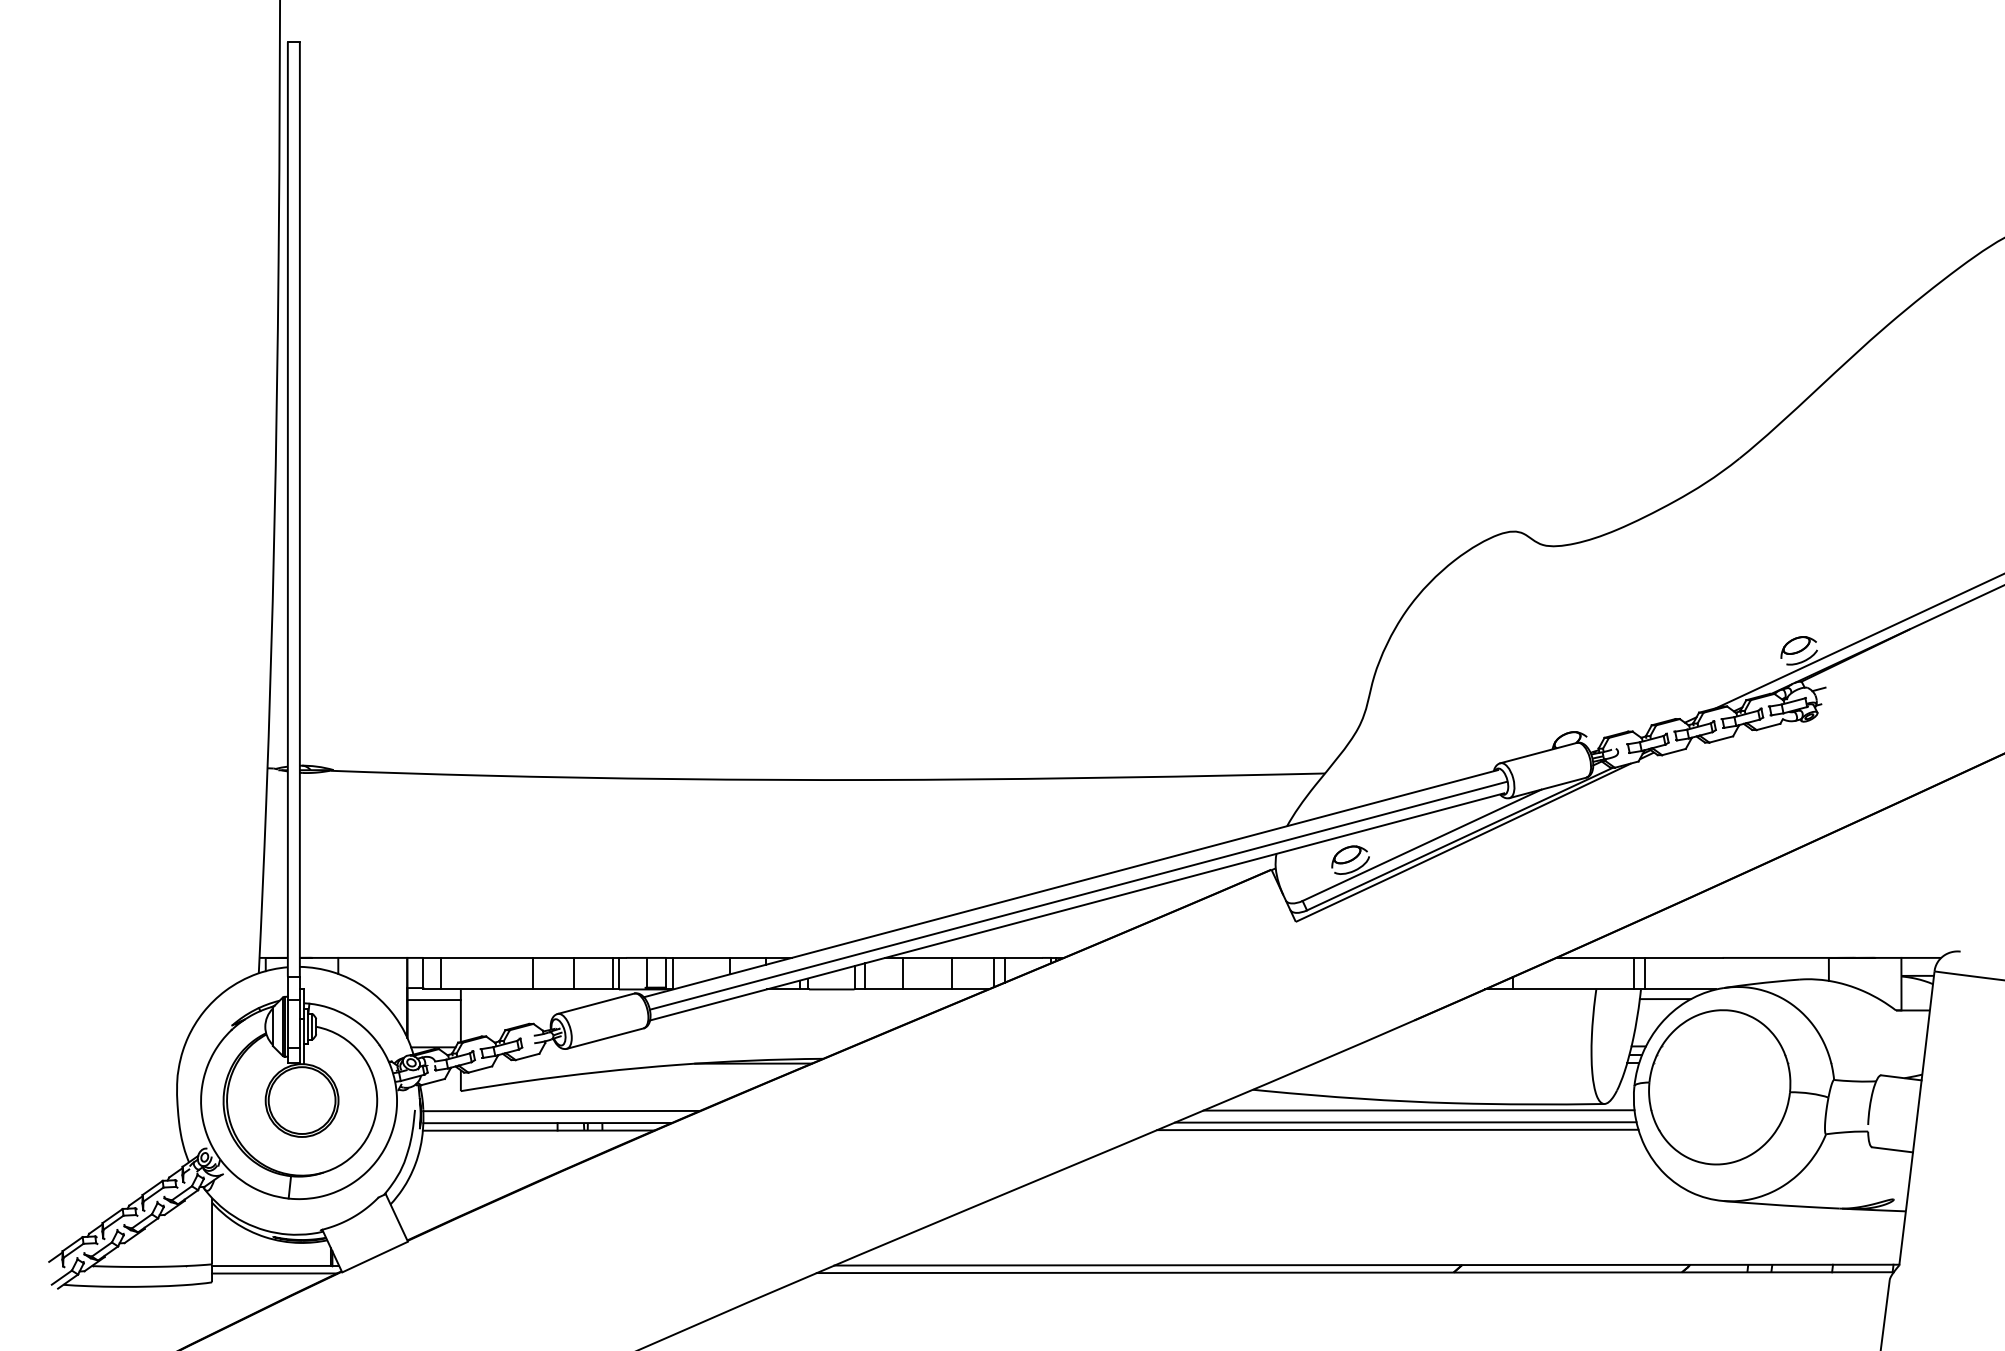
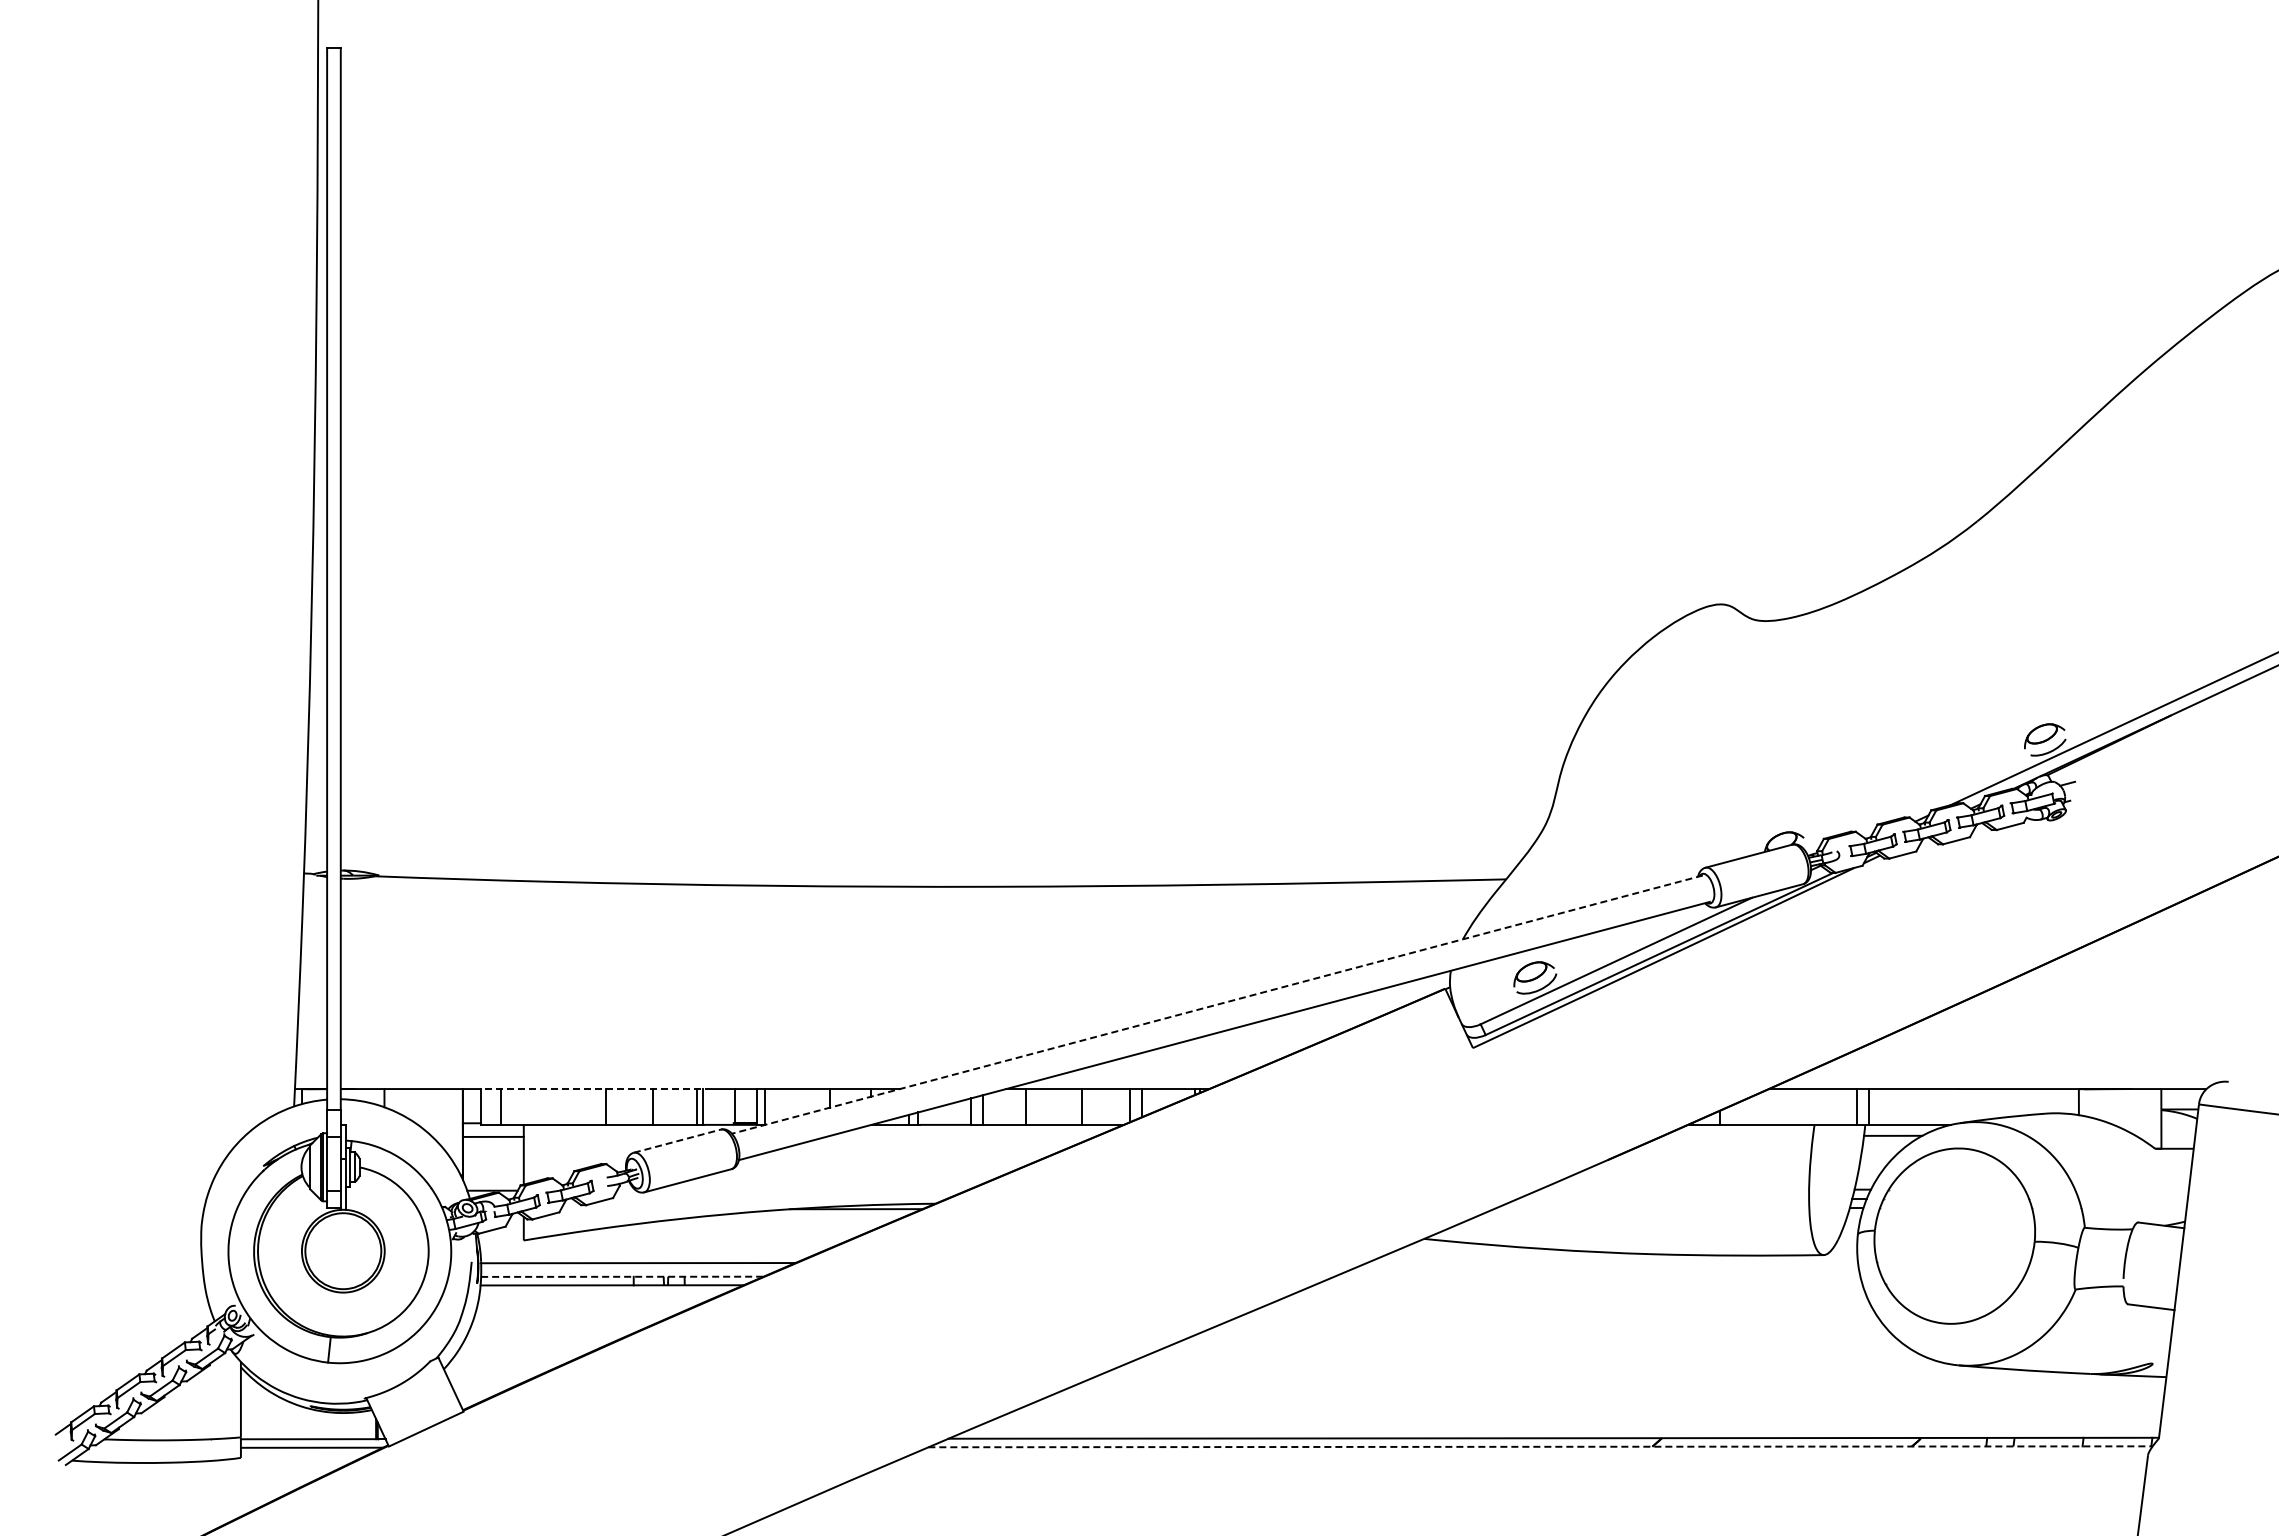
line: (1070, 883) -> (1216, 1004), solid -> dashed
line: (1078, 894) -> (1225, 1017), removed
line: (523, 958) -> (595, 1089), solid -> dashed
line: (596, 1004) -> (677, 1141), solid -> dashed
line: (1418, 1110) -> (1612, 1262), removed
line: (1405, 1121) -> (1597, 1275), removed
line: (547, 1122) -> (622, 1276), solid -> dashed
line: (1397, 1129) -> (1588, 1284), removed
line: (1356, 1272) -> (1541, 1446), solid -> dashed

